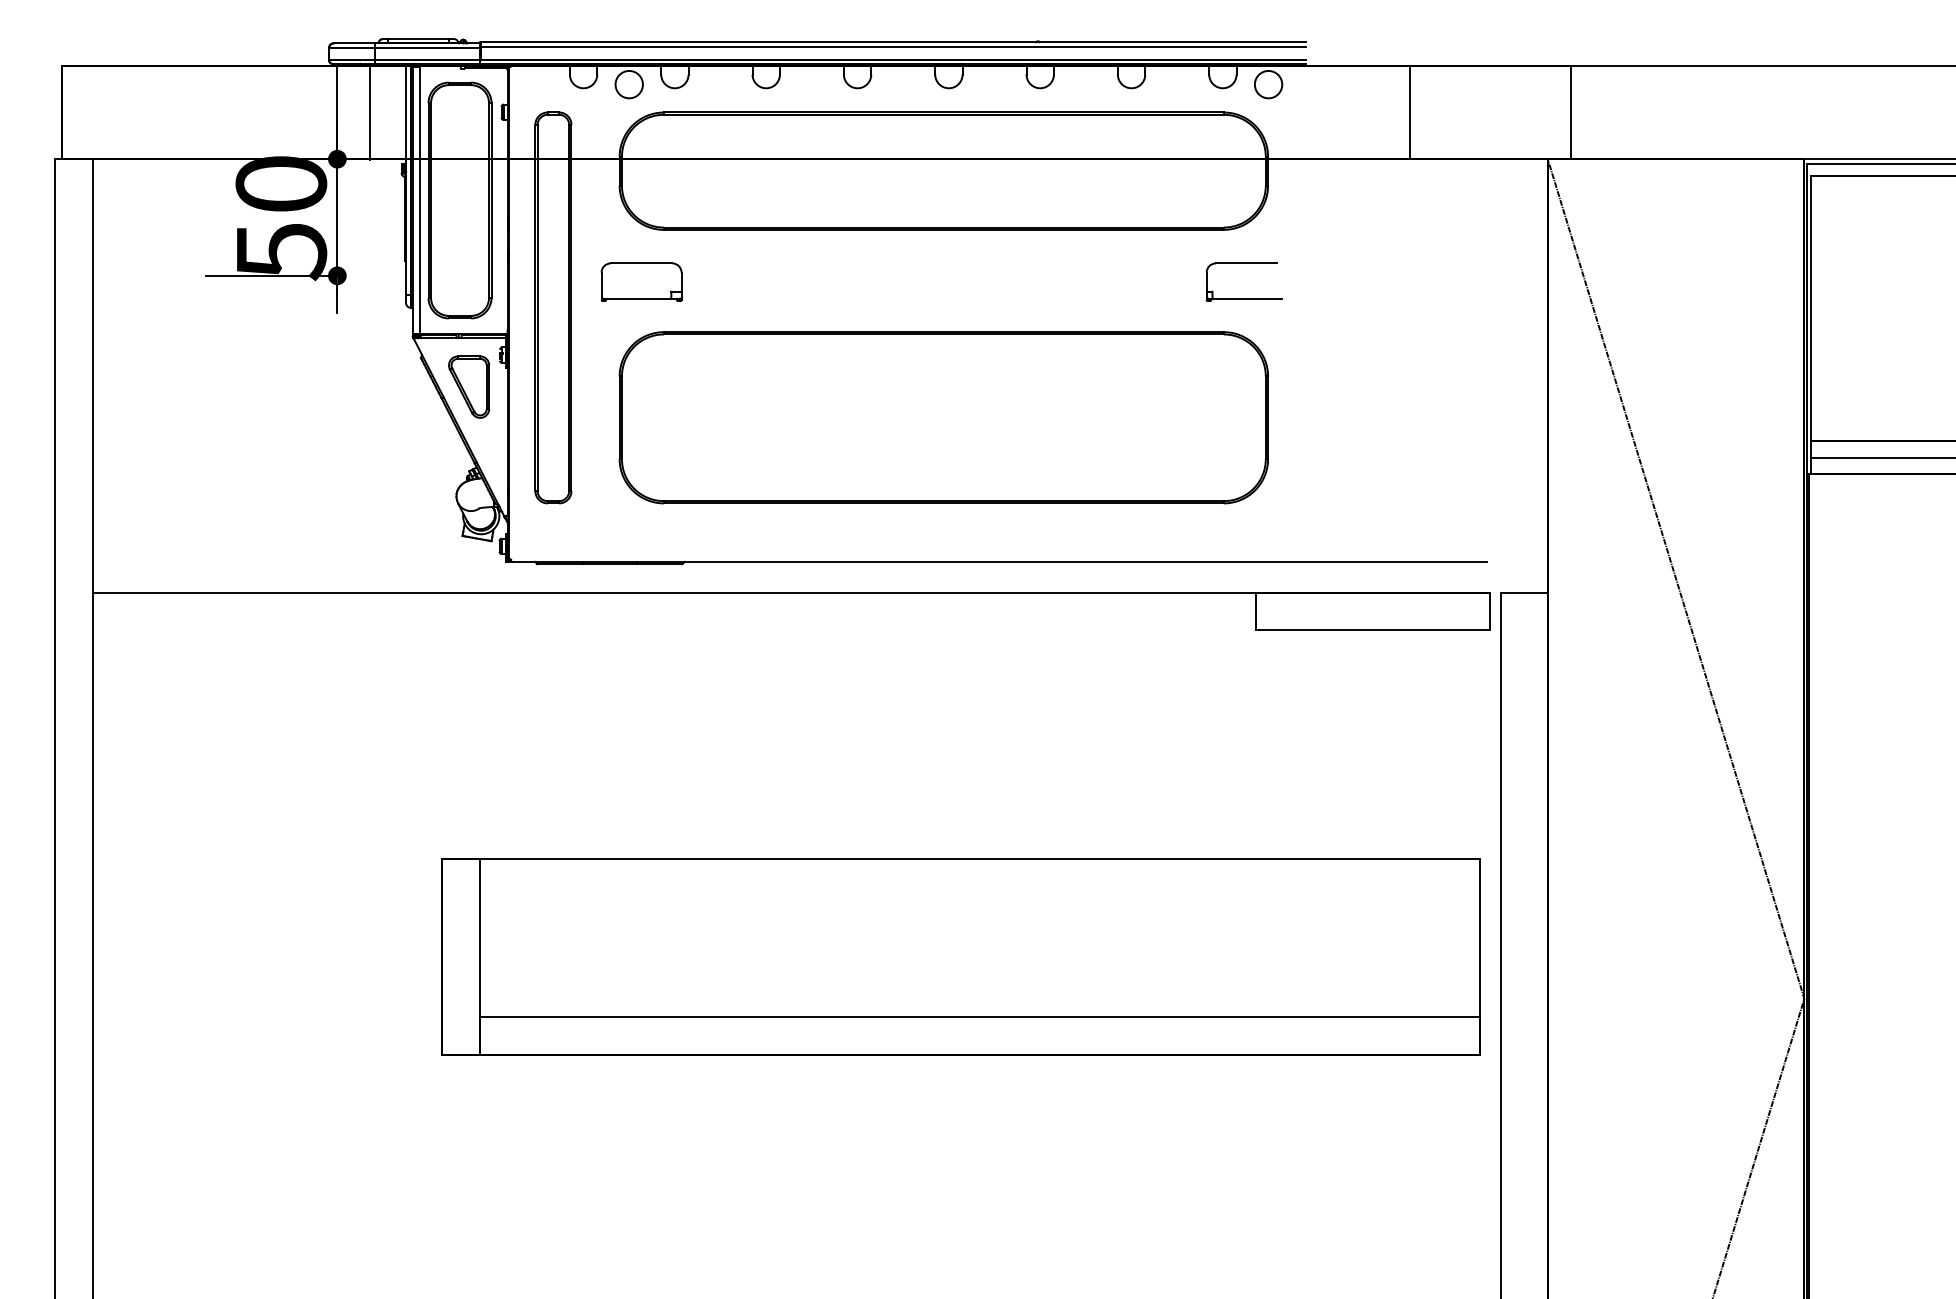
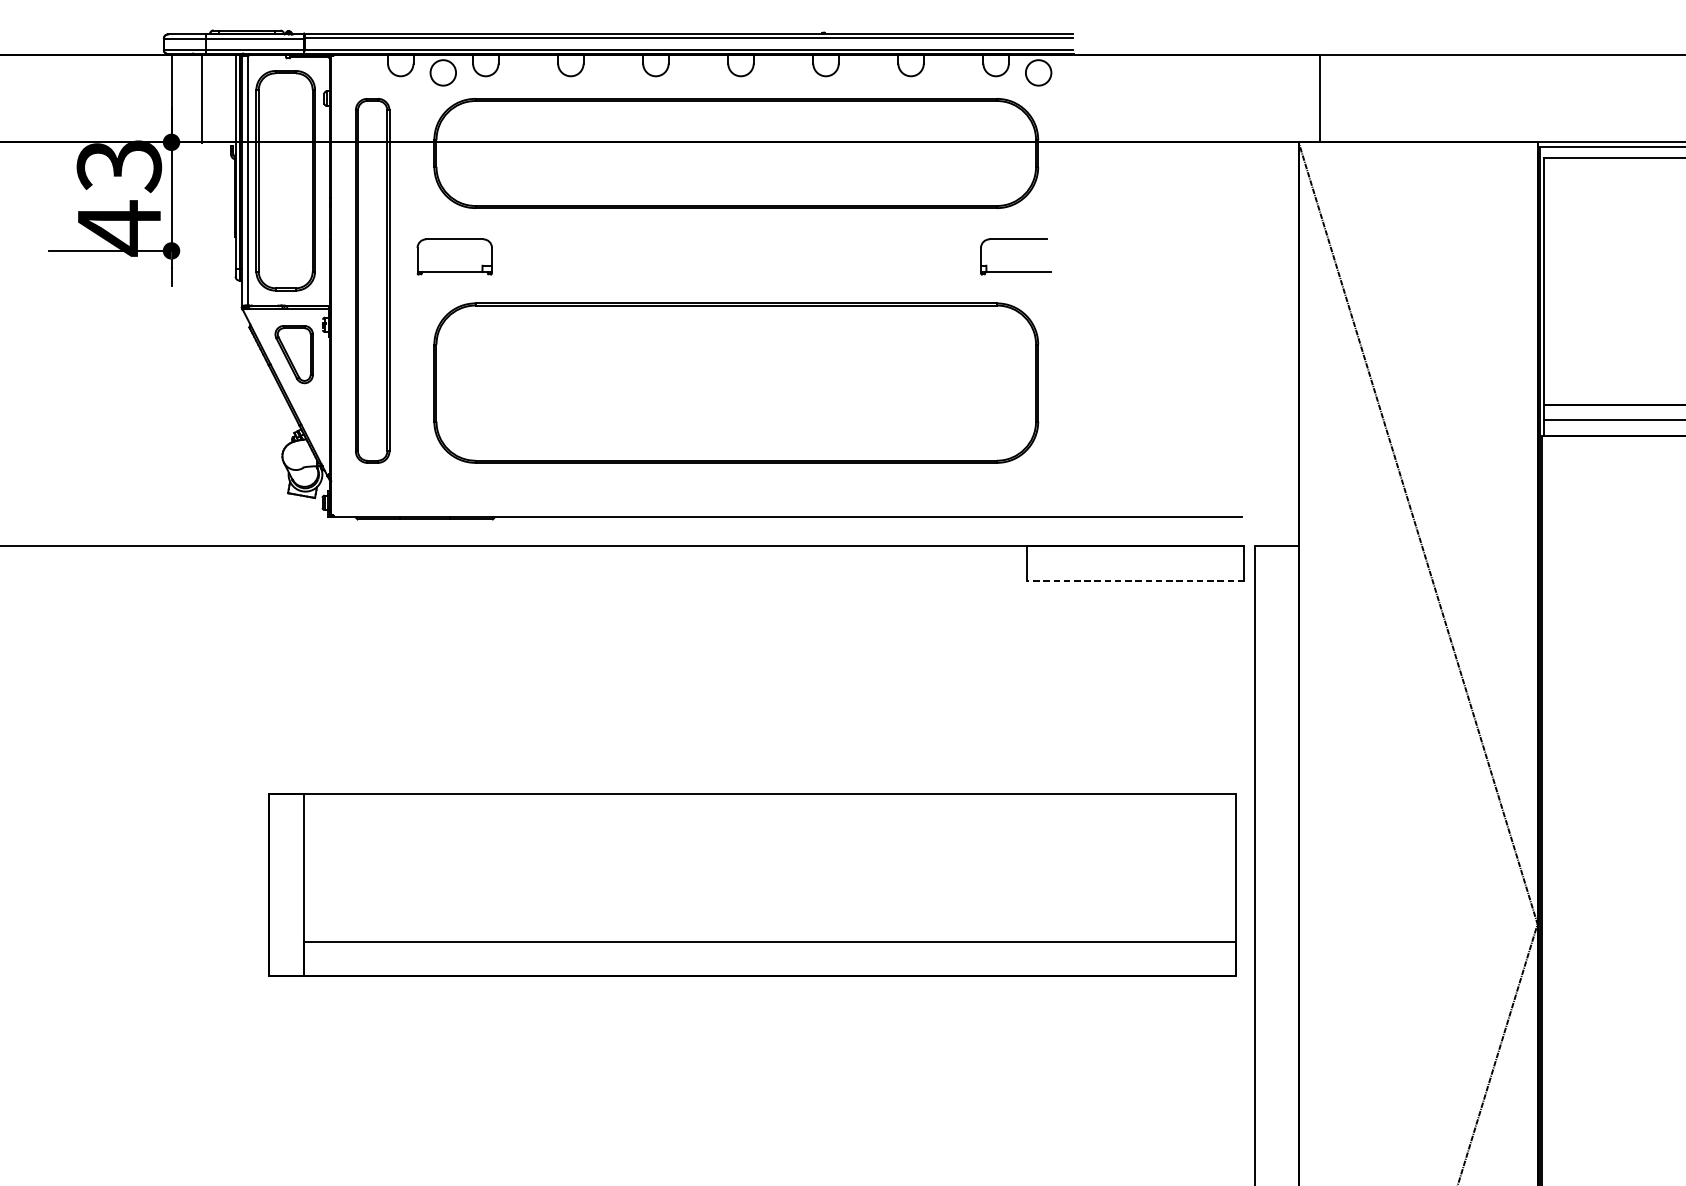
line: (1410, 112) -> (1170, 98), removed
text: (281, 219) -> (119, 198), 50 -> 43
line: (1372, 630) -> (1135, 581), solid -> dashed

